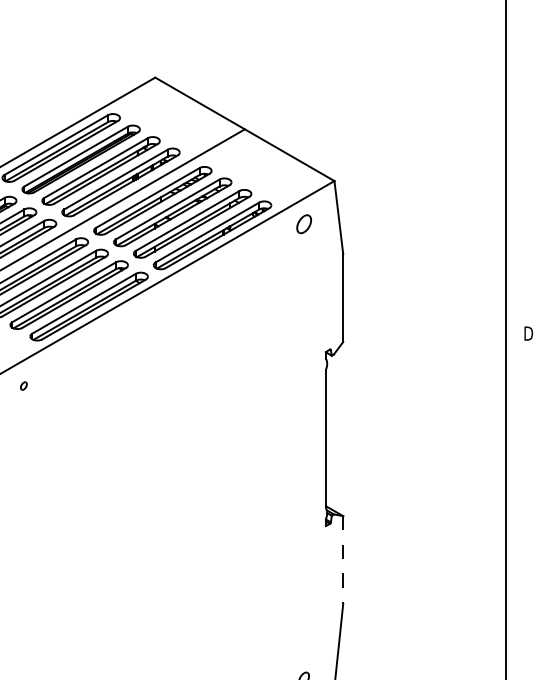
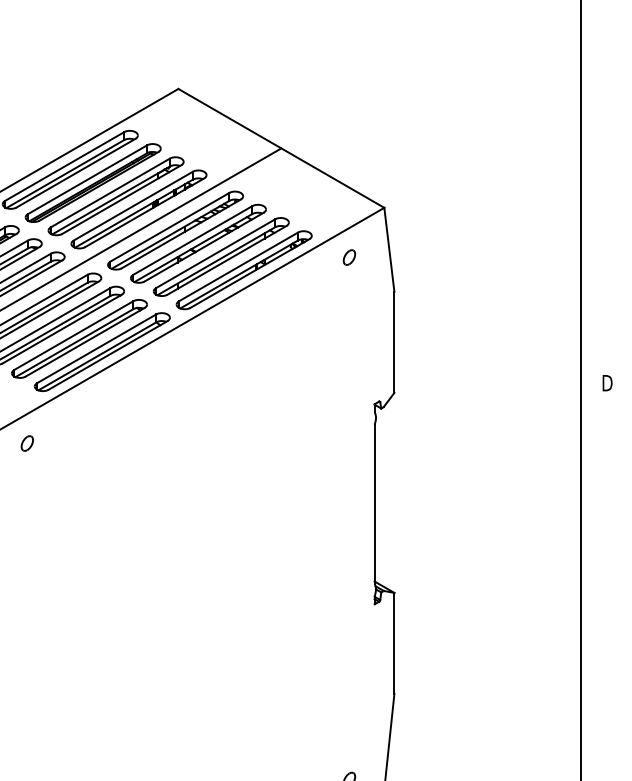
part: (303, 224) -> (348, 257), size x0.71
part: (23, 385) -> (26, 442), size x1.67
line: (343, 560) -> (394, 643), dashed -> solid

